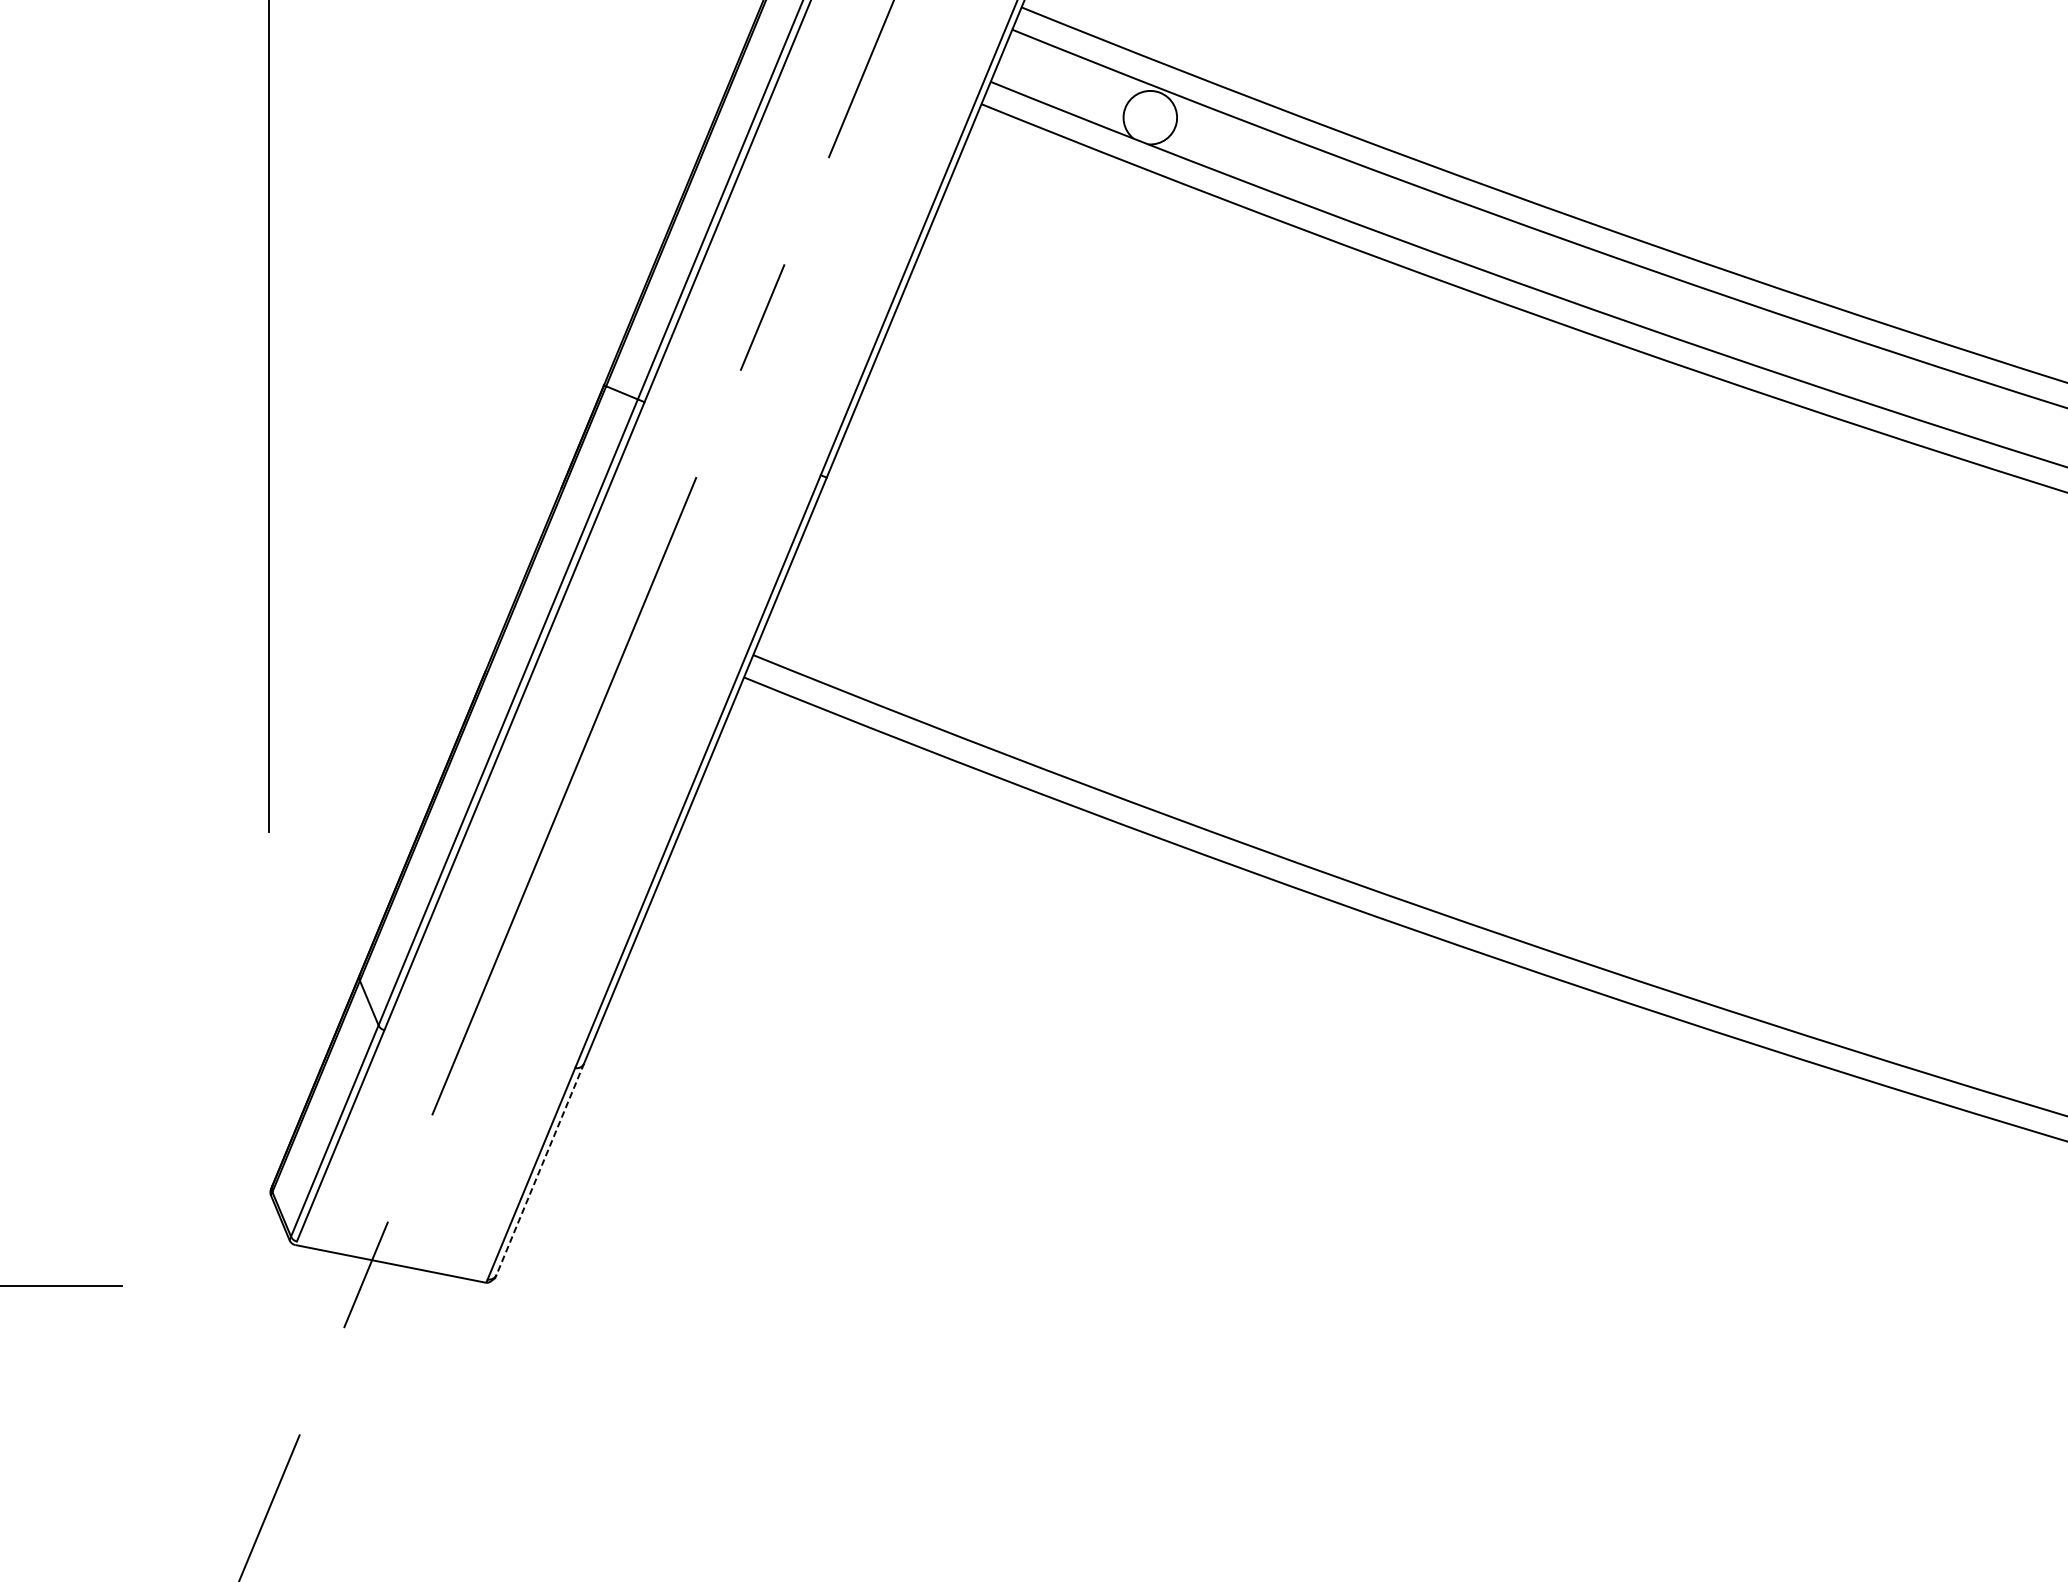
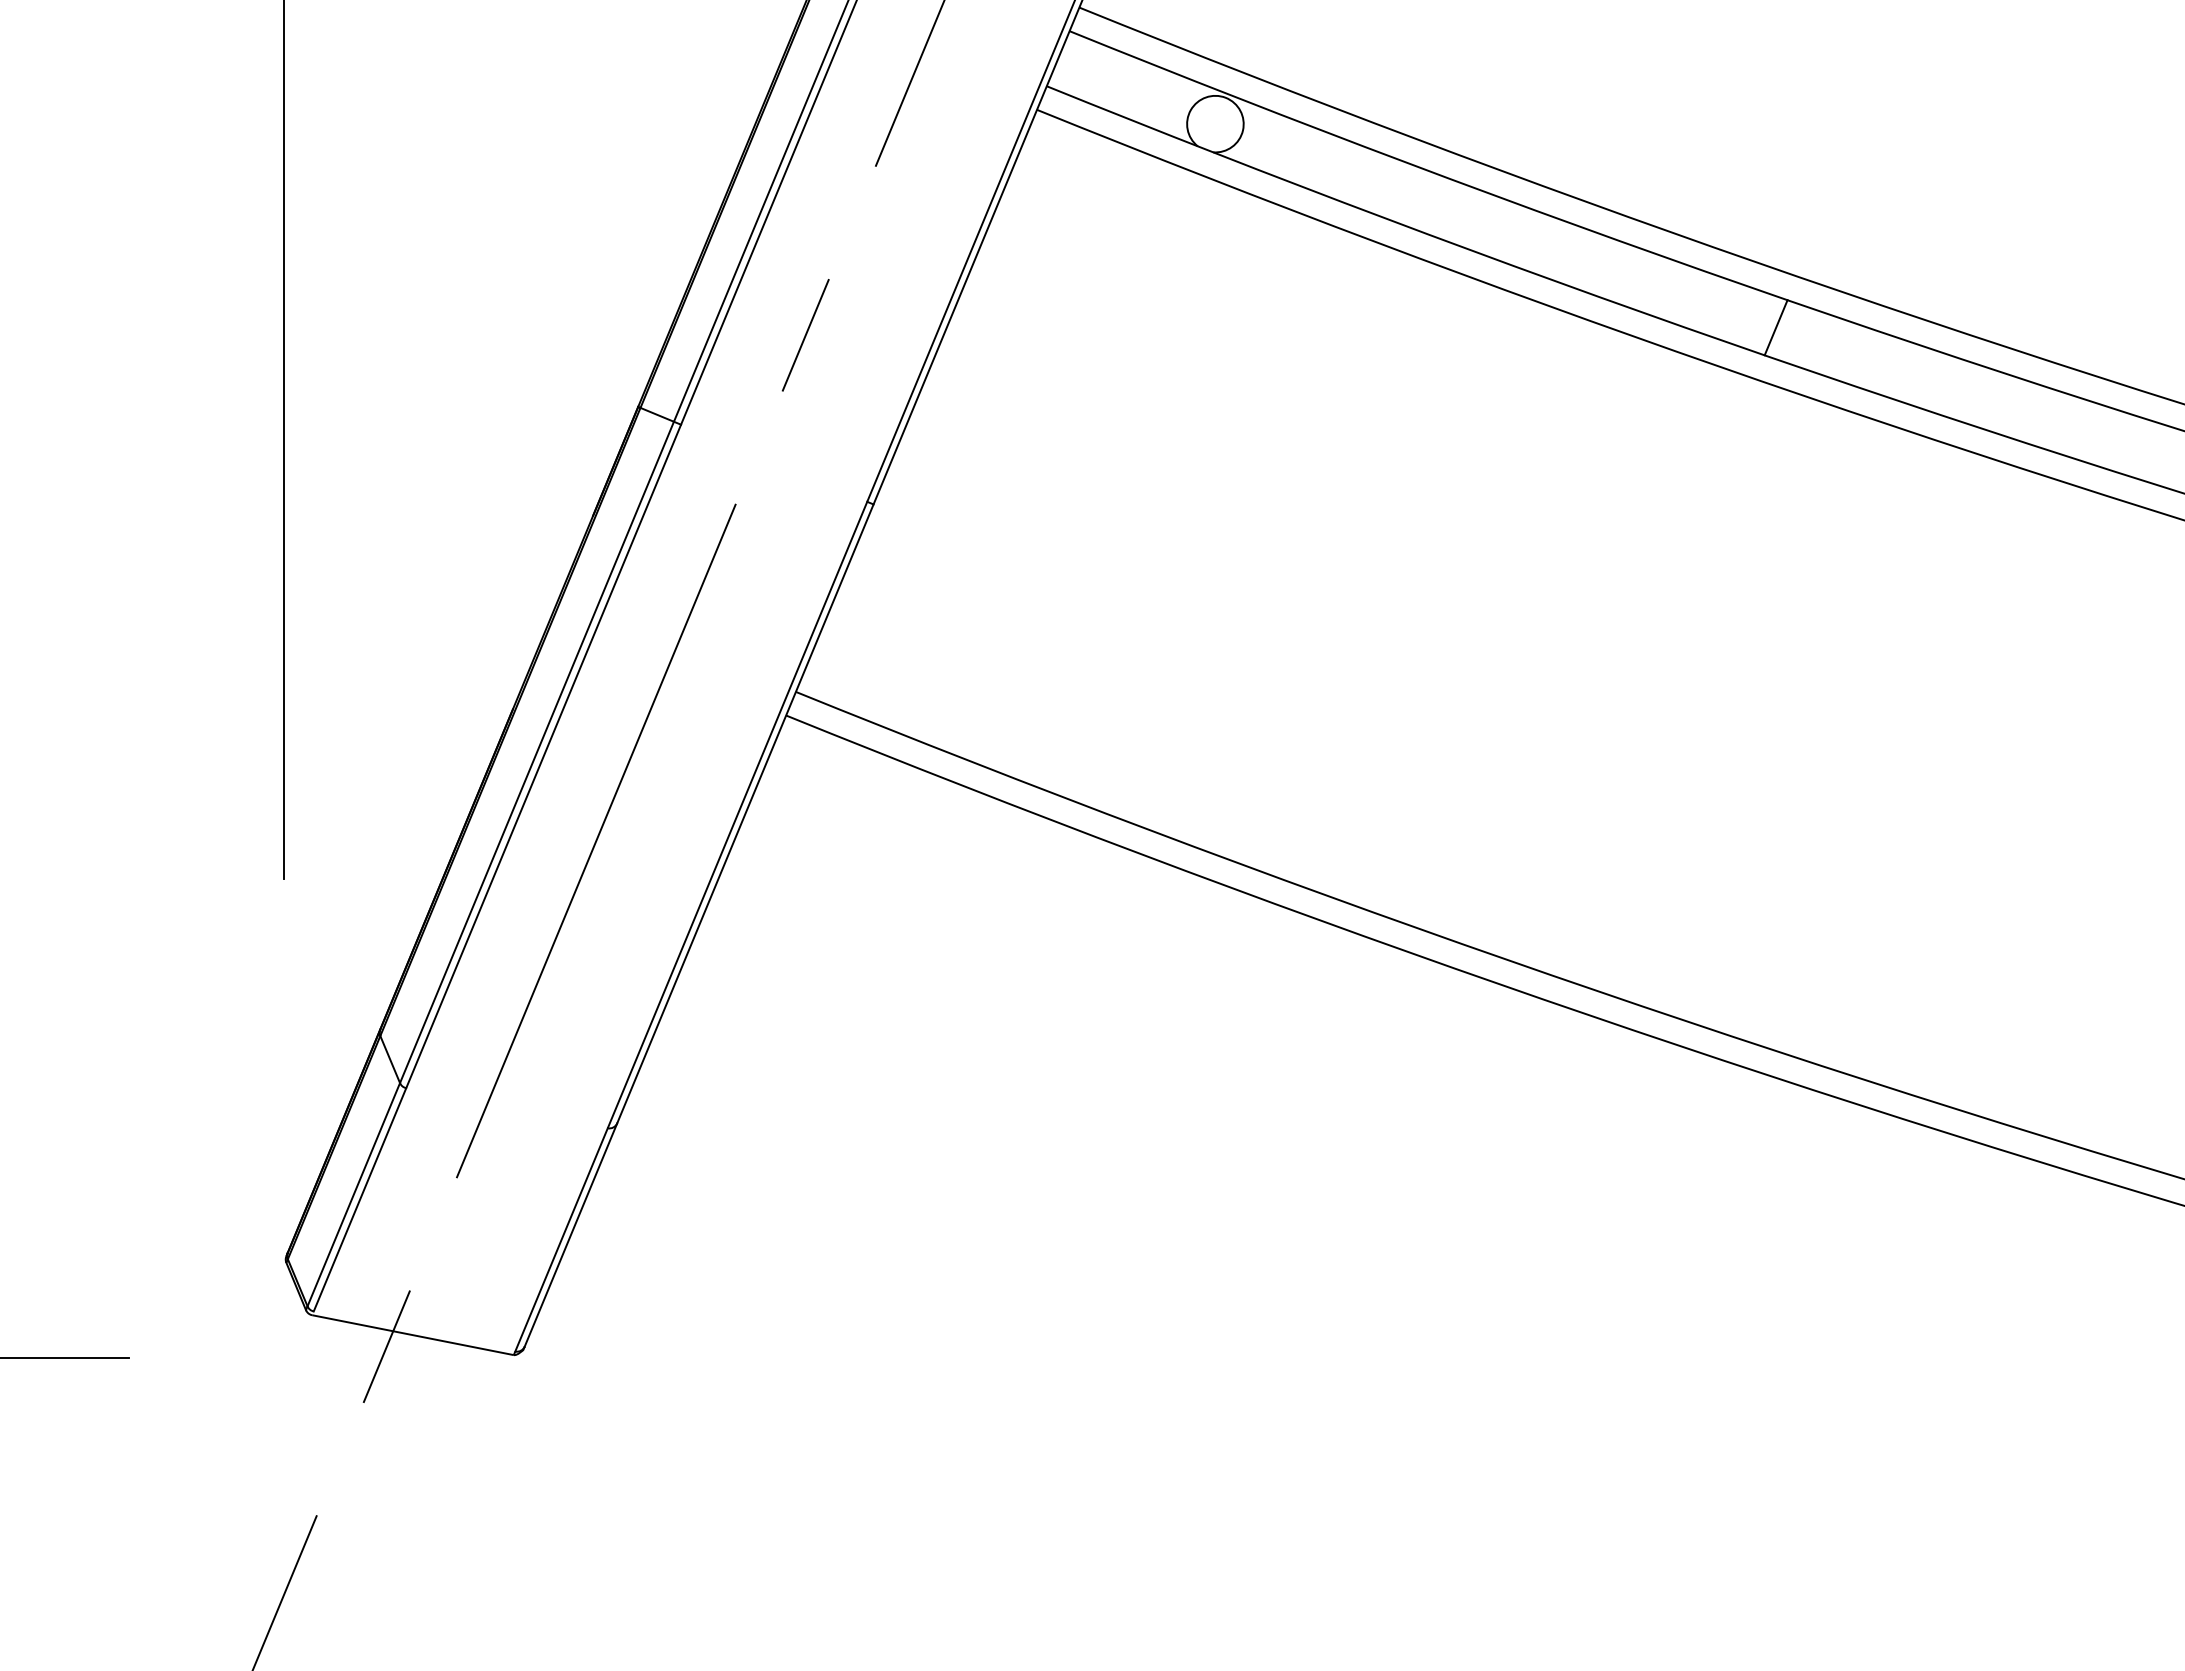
line: (1680, 310) -> (1775, 327), added
line: (540, 1168) -> (571, 1234), dashed -> solid

